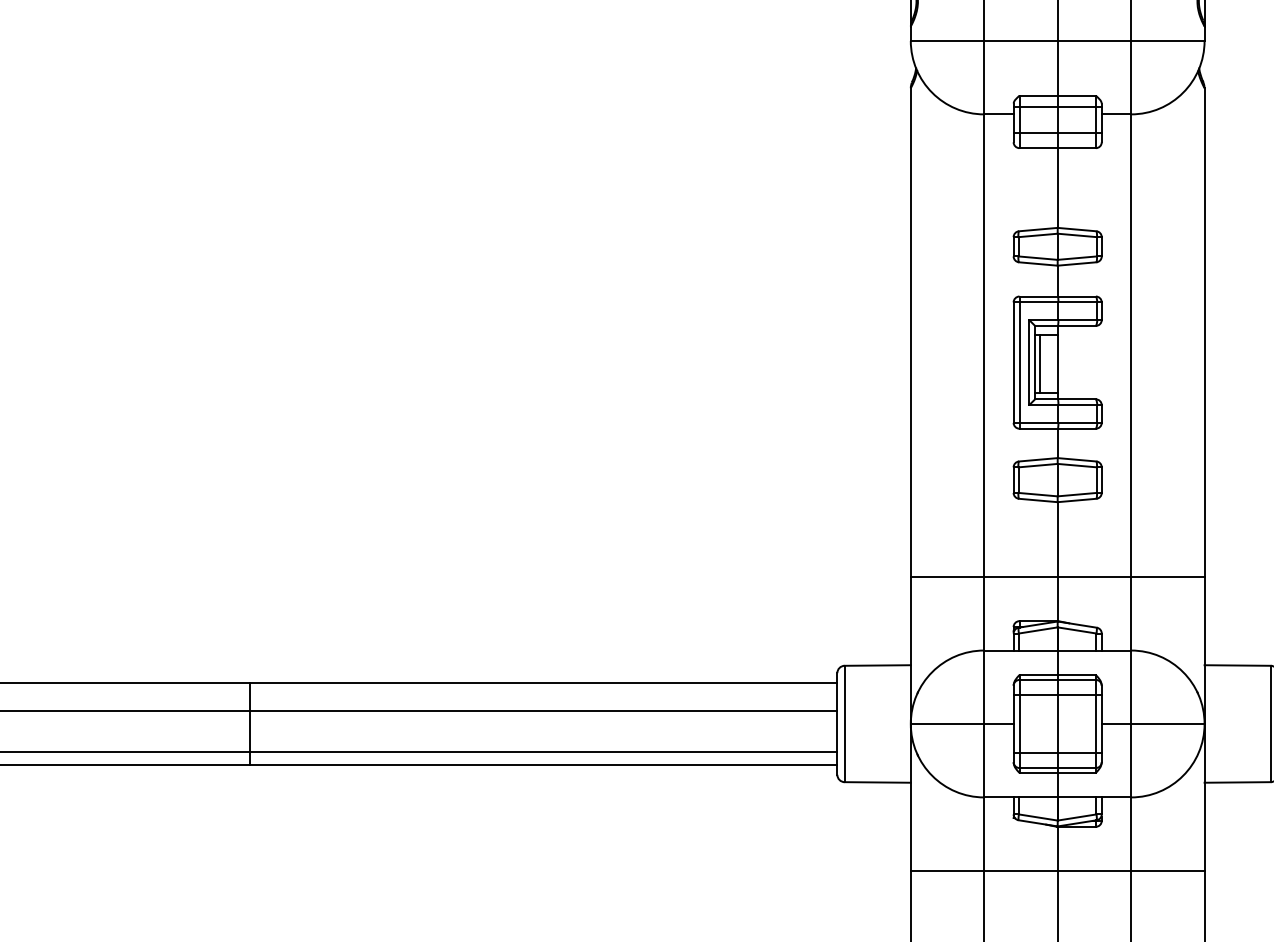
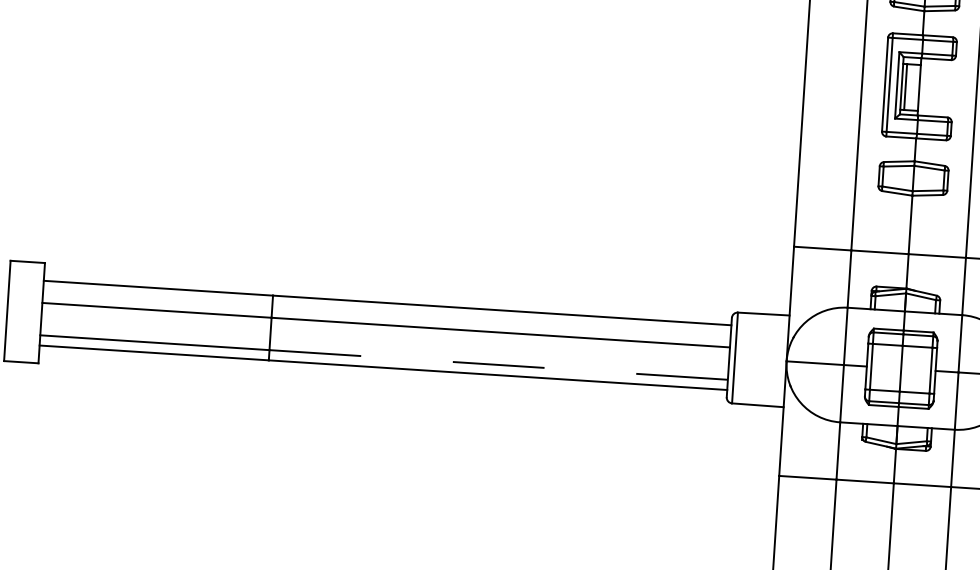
line: (543, 752) -> (498, 365), solid -> dashed

